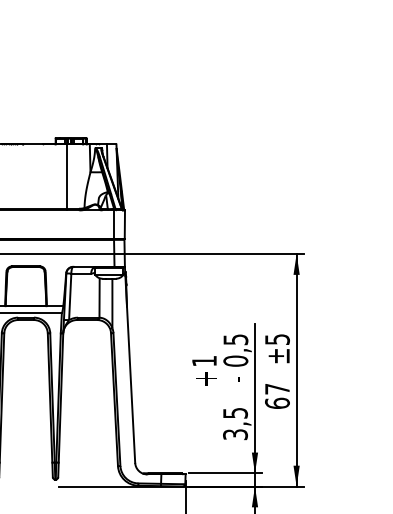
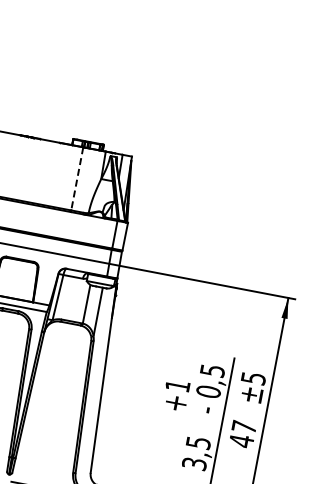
line: (66, 177) -> (76, 179), solid -> dashed
text: (277, 403) -> (241, 441), 67 -> 47

